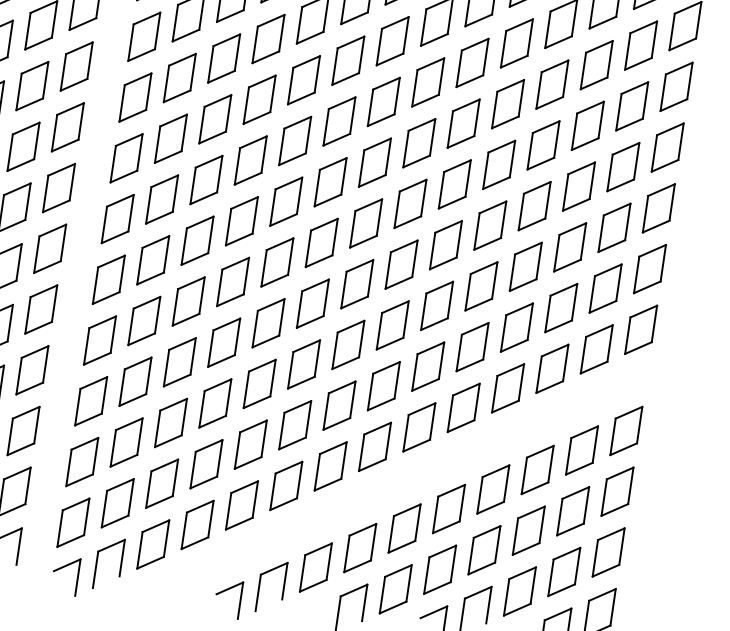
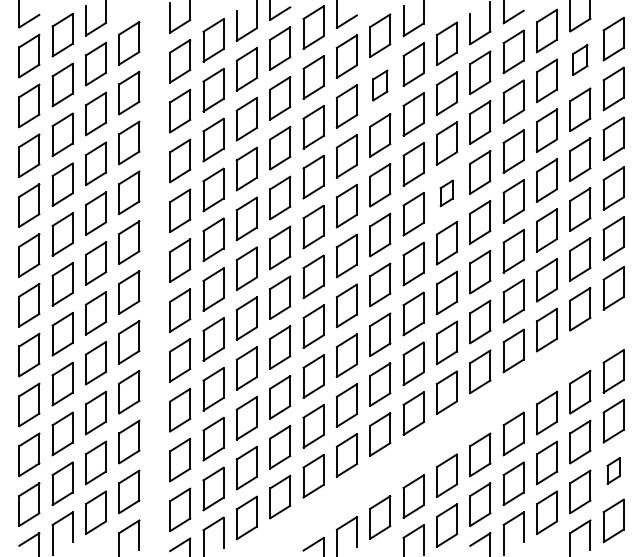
part: (393, 41) -> (380, 85), size x0.7
part: (641, 45) -> (580, 59), size x0.7
part: (454, 184) -> (446, 193), size x0.6
part: (608, 551) -> (613, 470), size x0.6

